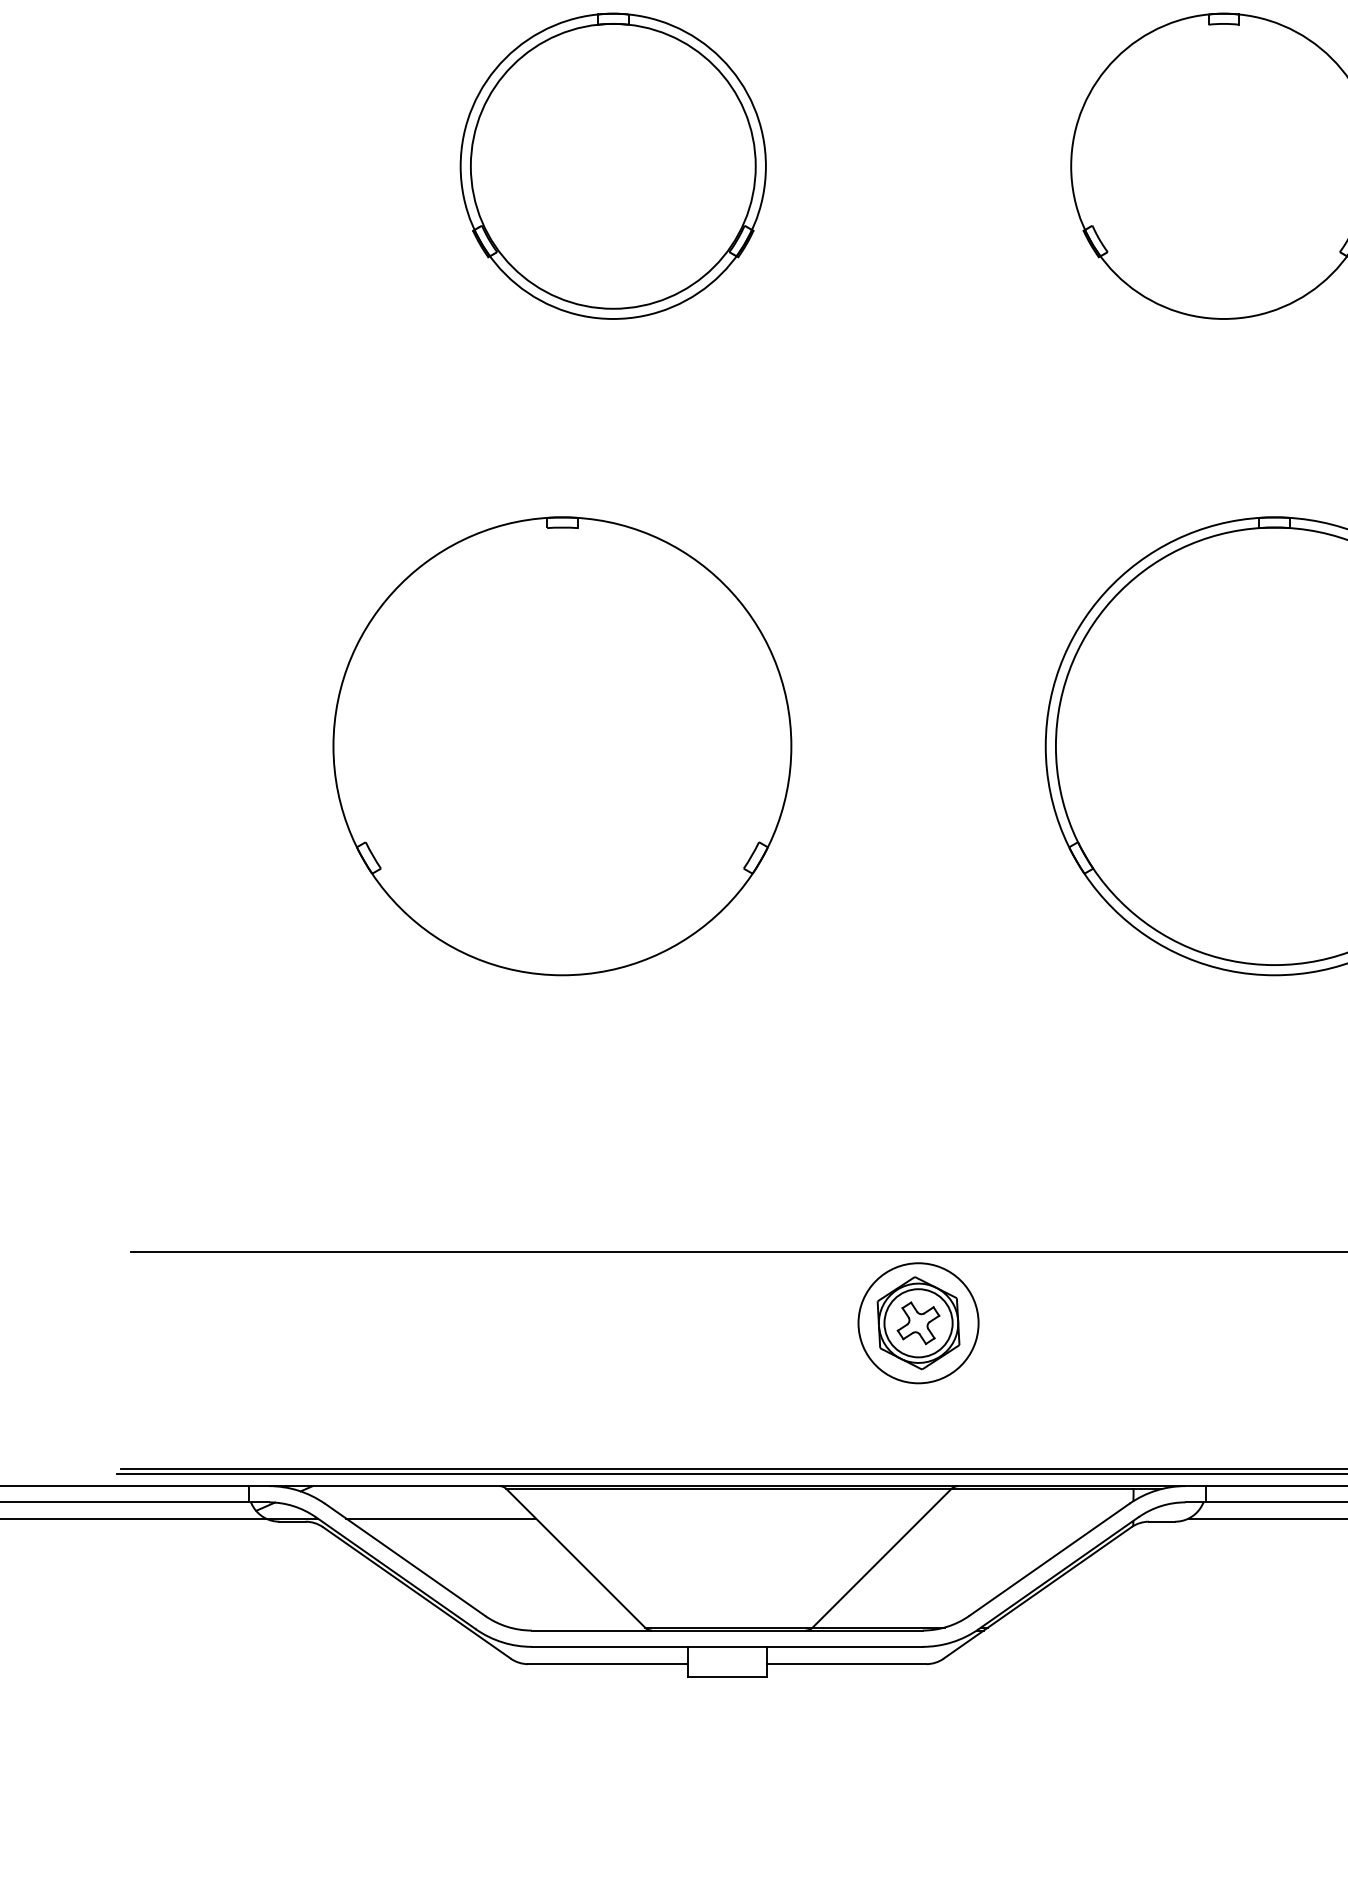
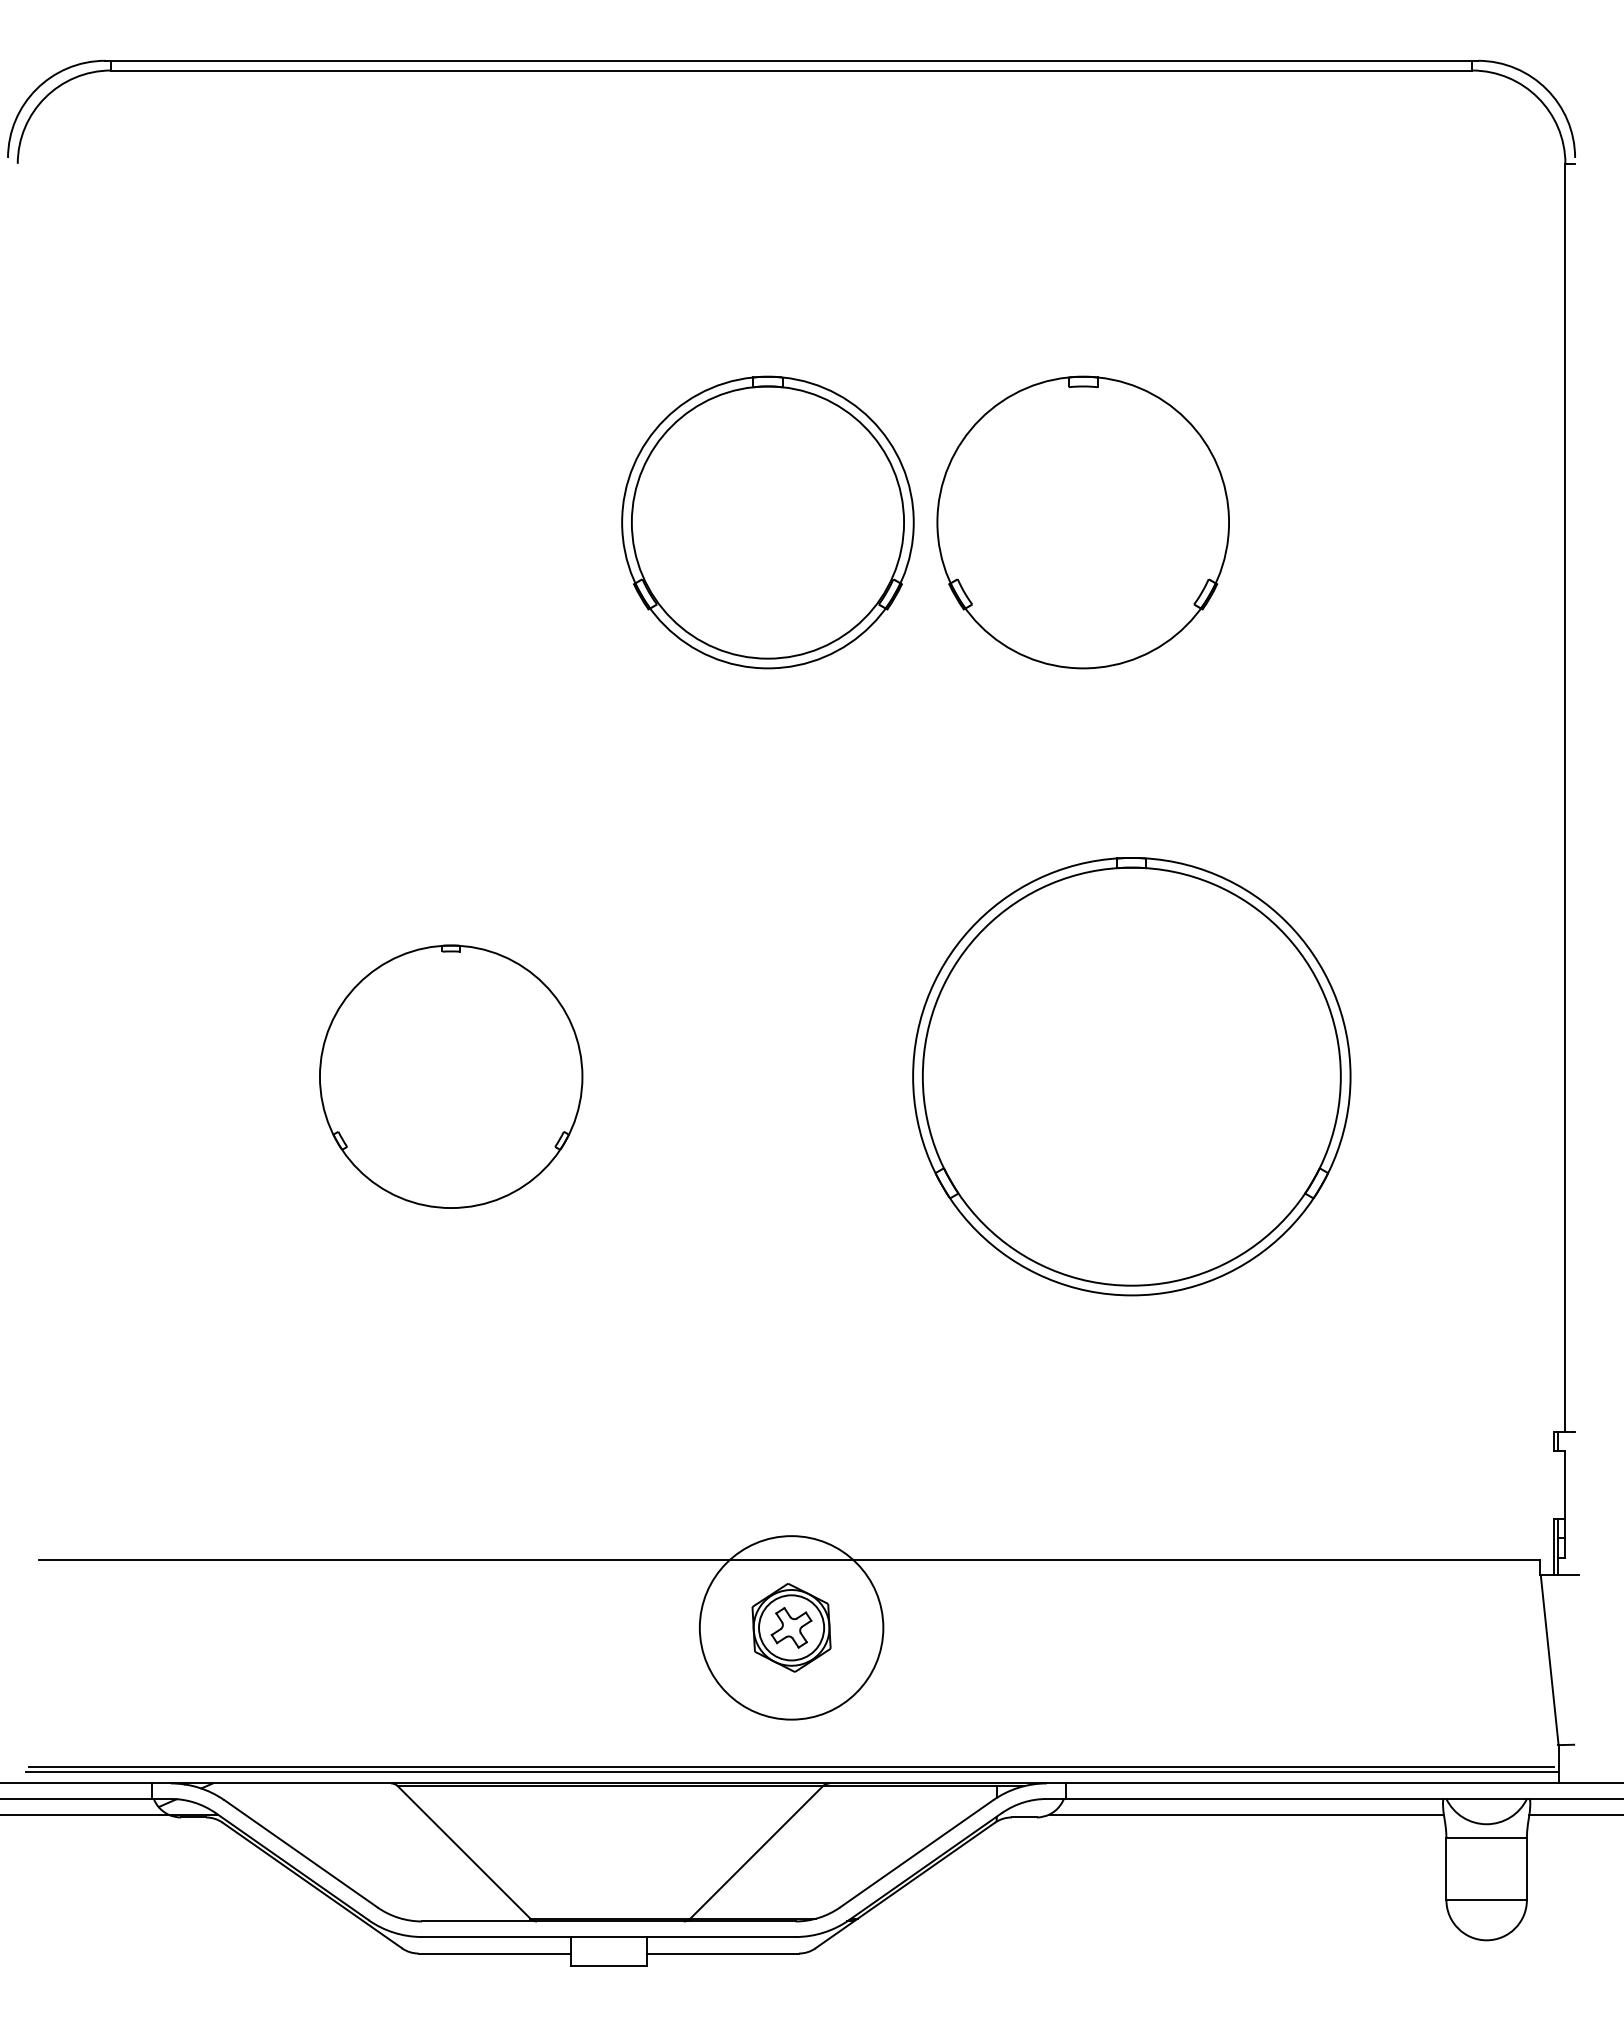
part: (612, 166) -> (767, 522), moved
part: (561, 746) -> (450, 1076), size x0.6
circle: (918, 1322) -> (791, 1627), size x1.6
line: (441, 1518) -> (335, 1814), removed

